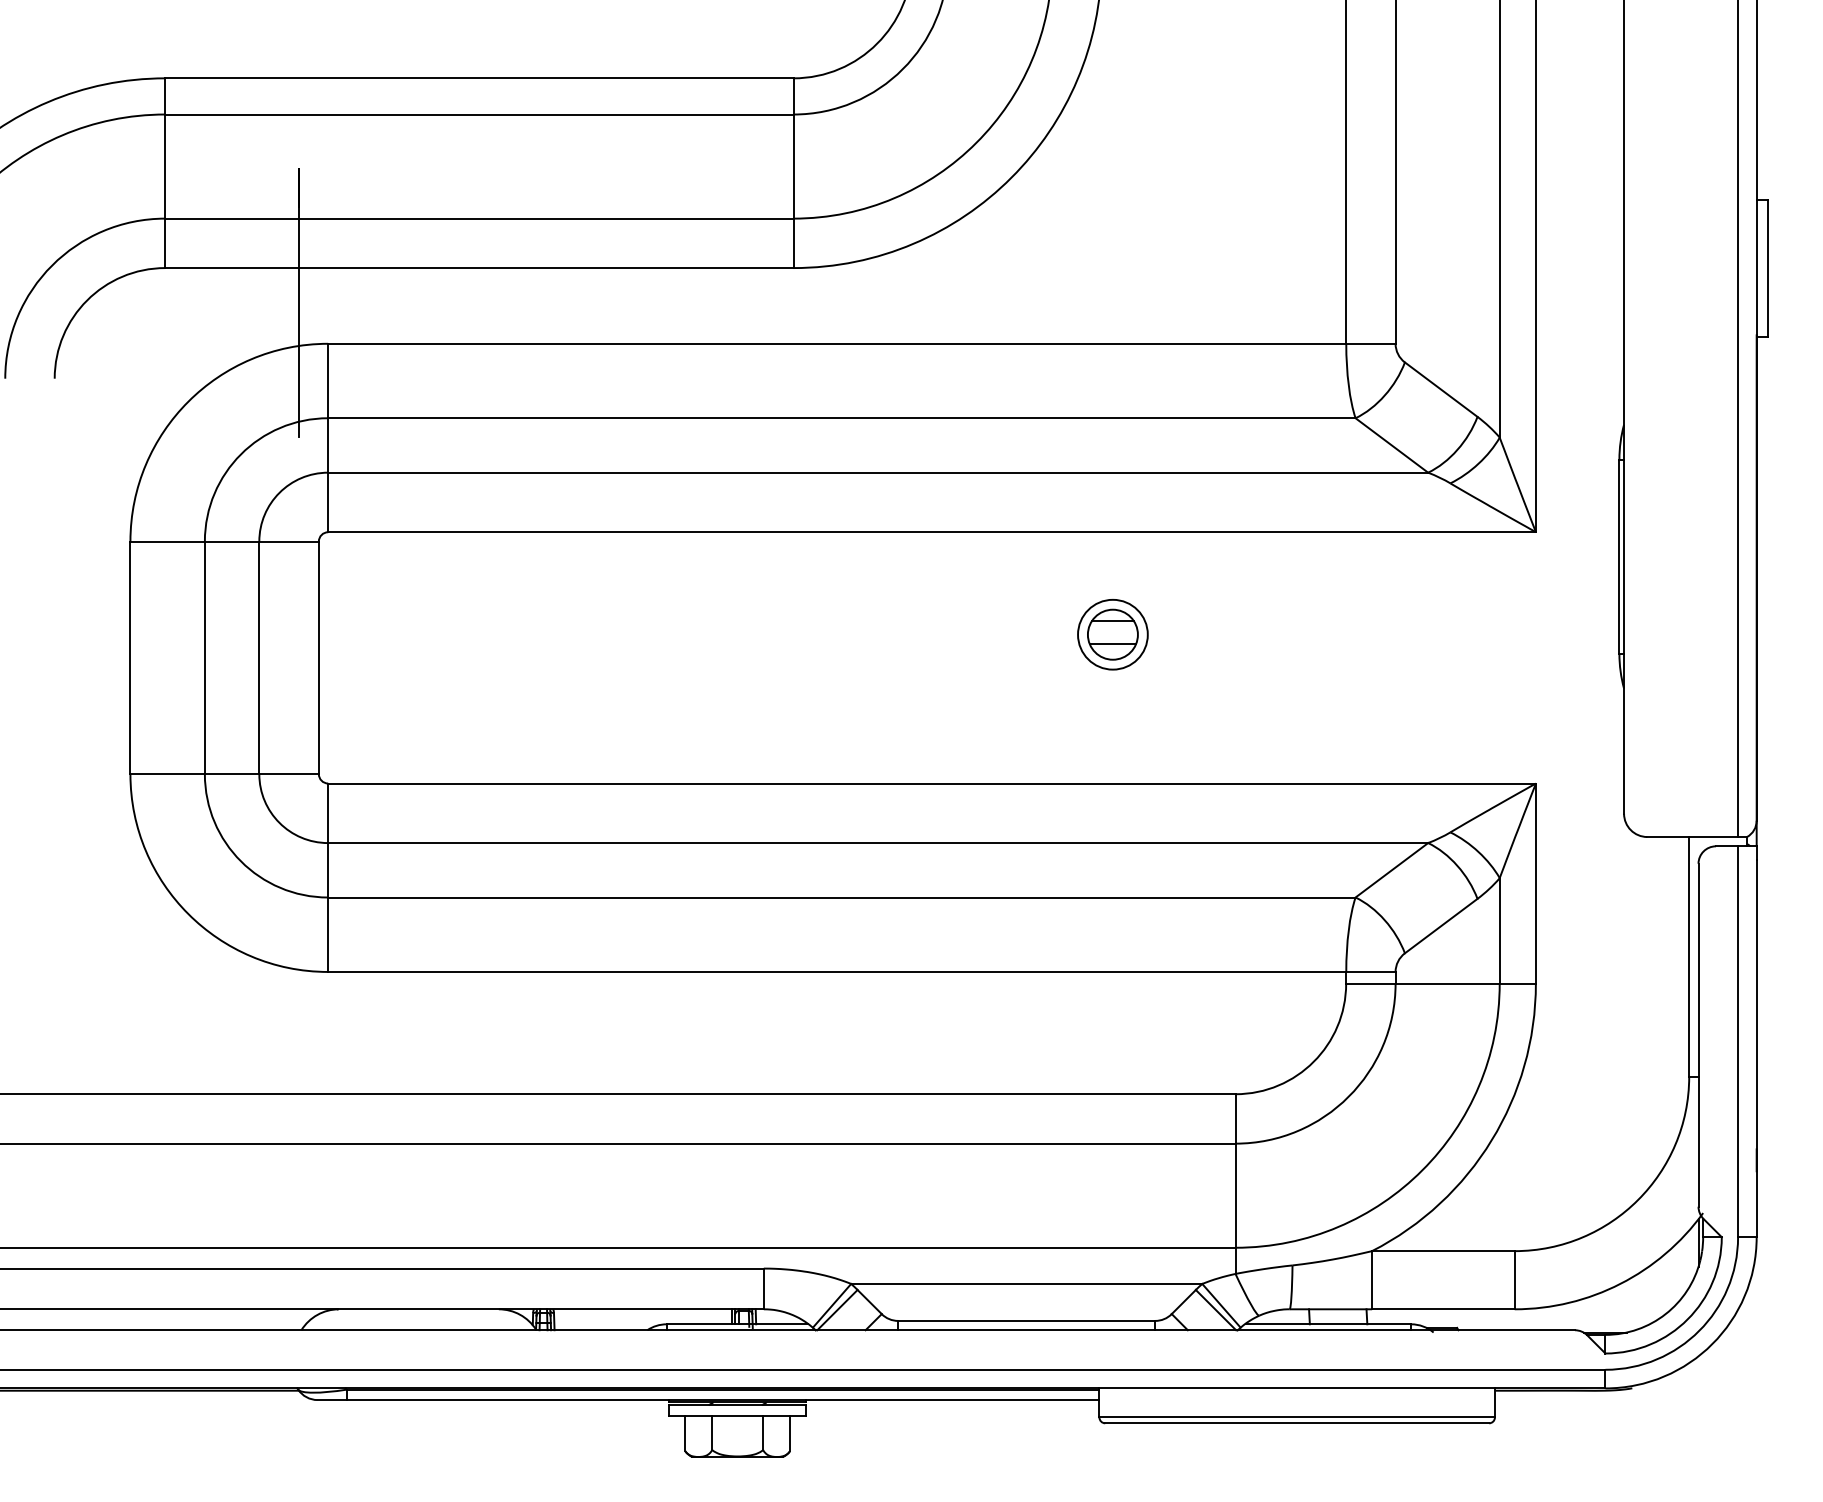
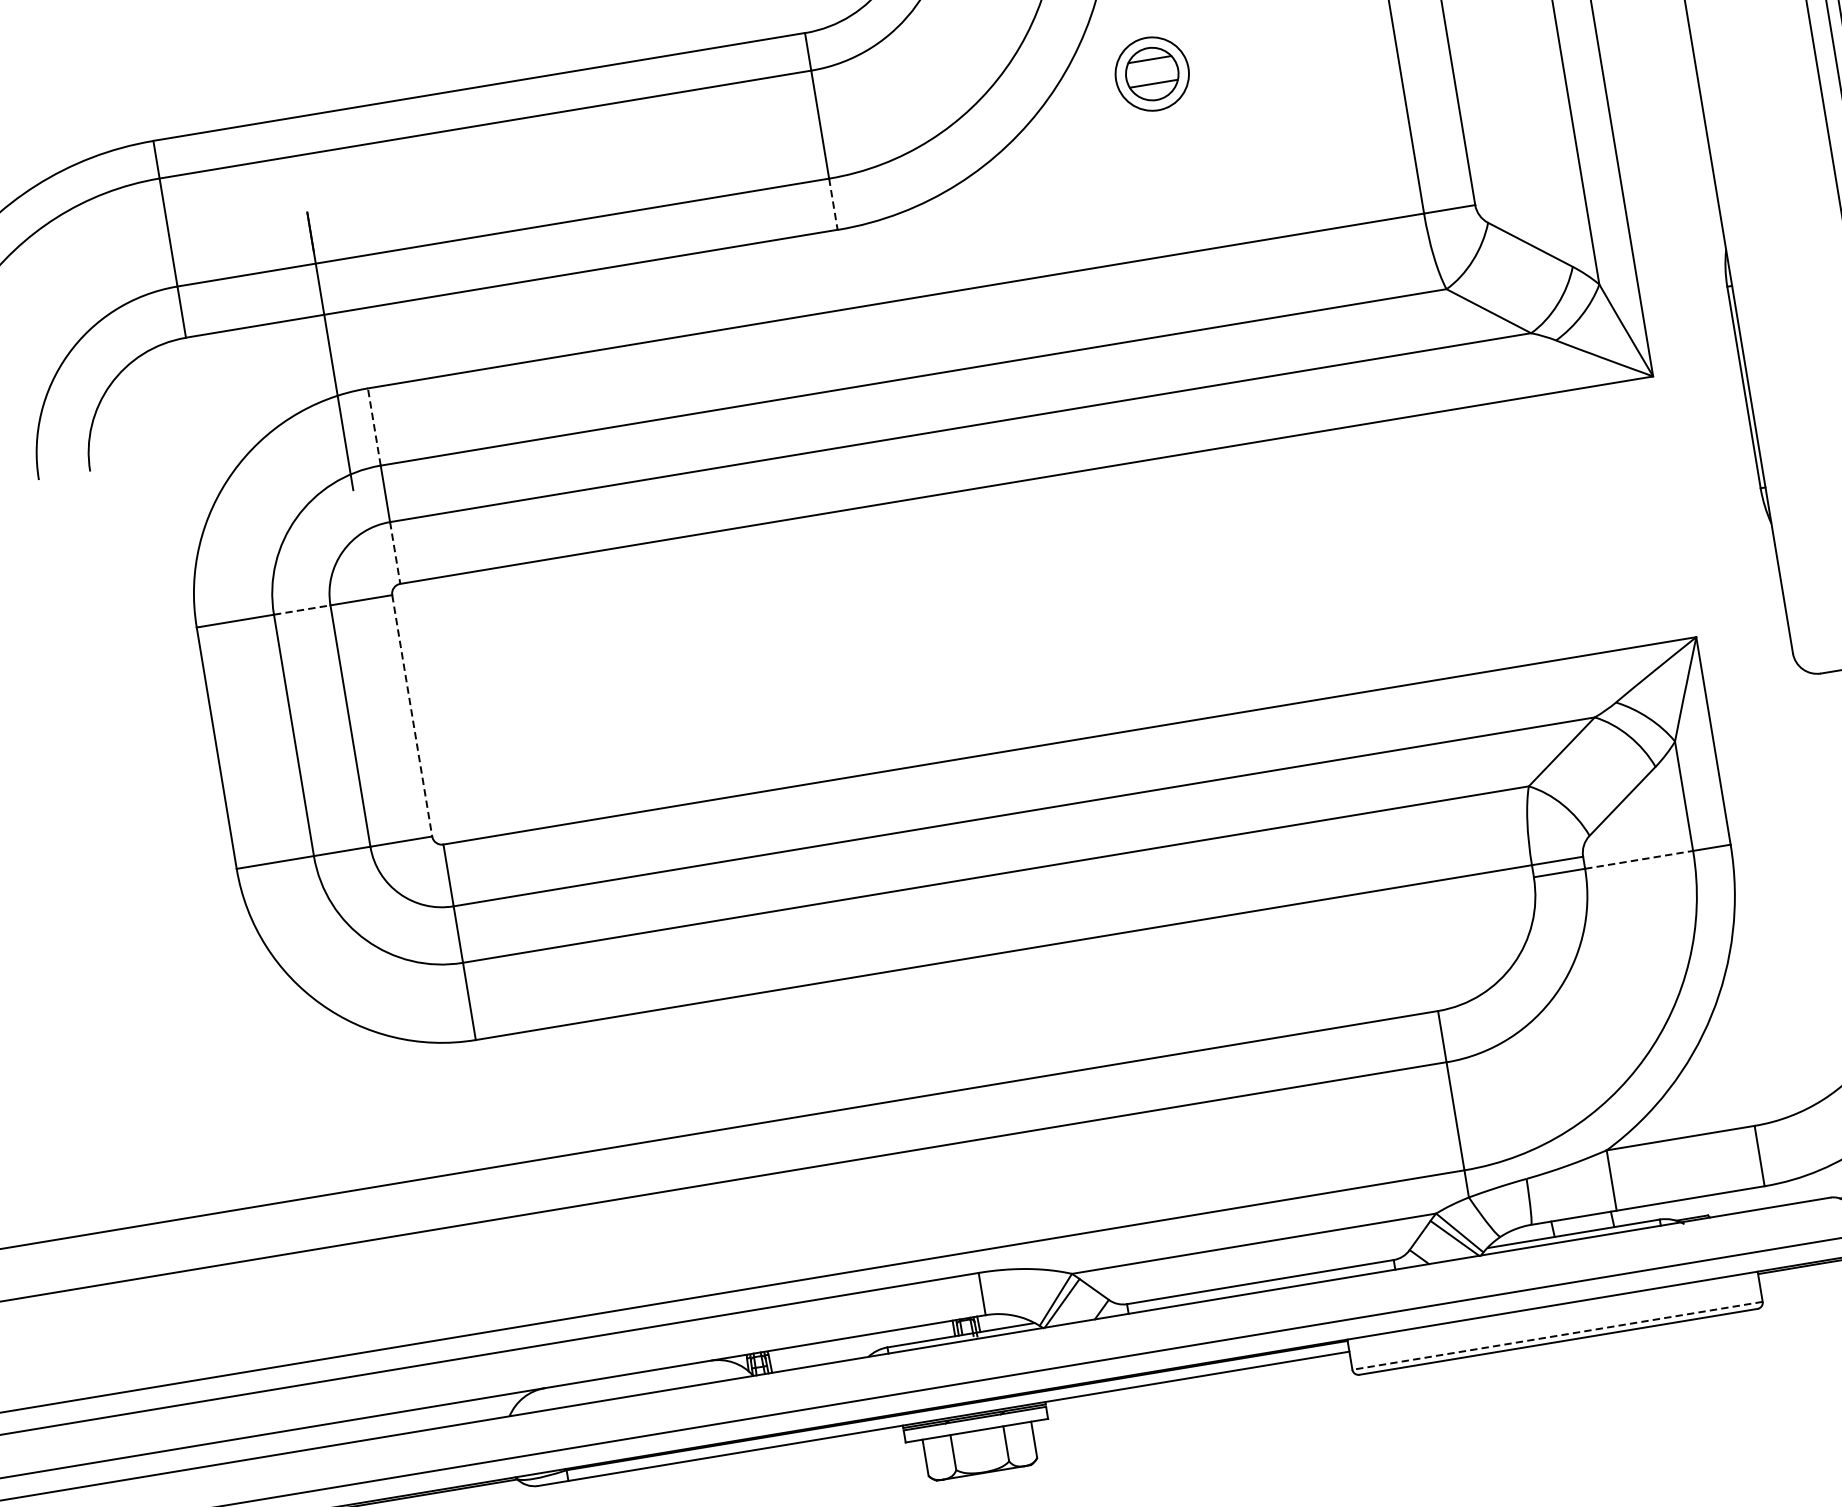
line: (793, 243) -> (833, 204), solid -> dashed
line: (328, 380) -> (374, 426), solid -> dashed
line: (328, 502) -> (395, 552), solid -> dashed
line: (232, 541) -> (302, 609), solid -> dashed
part: (1112, 634) -> (1151, 73), moved
line: (318, 658) -> (411, 716), solid -> dashed
line: (1448, 983) -> (1639, 859), solid -> dashed
line: (1297, 1417) -> (1557, 1335), solid -> dashed

